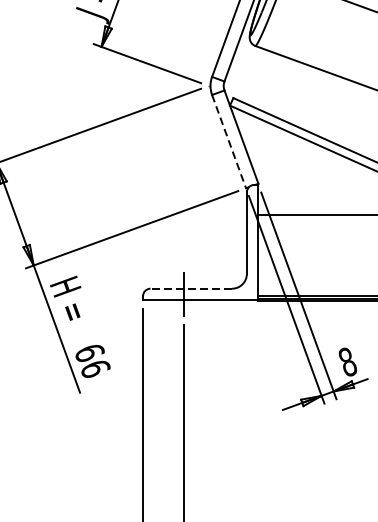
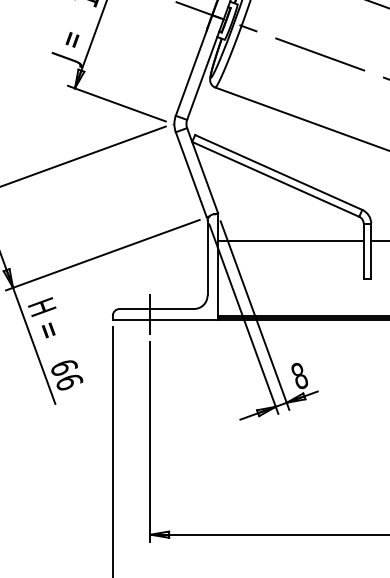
line: (229, 142) -> (191, 175), dashed -> solid
line: (190, 289) -> (156, 309), dashed -> solid

